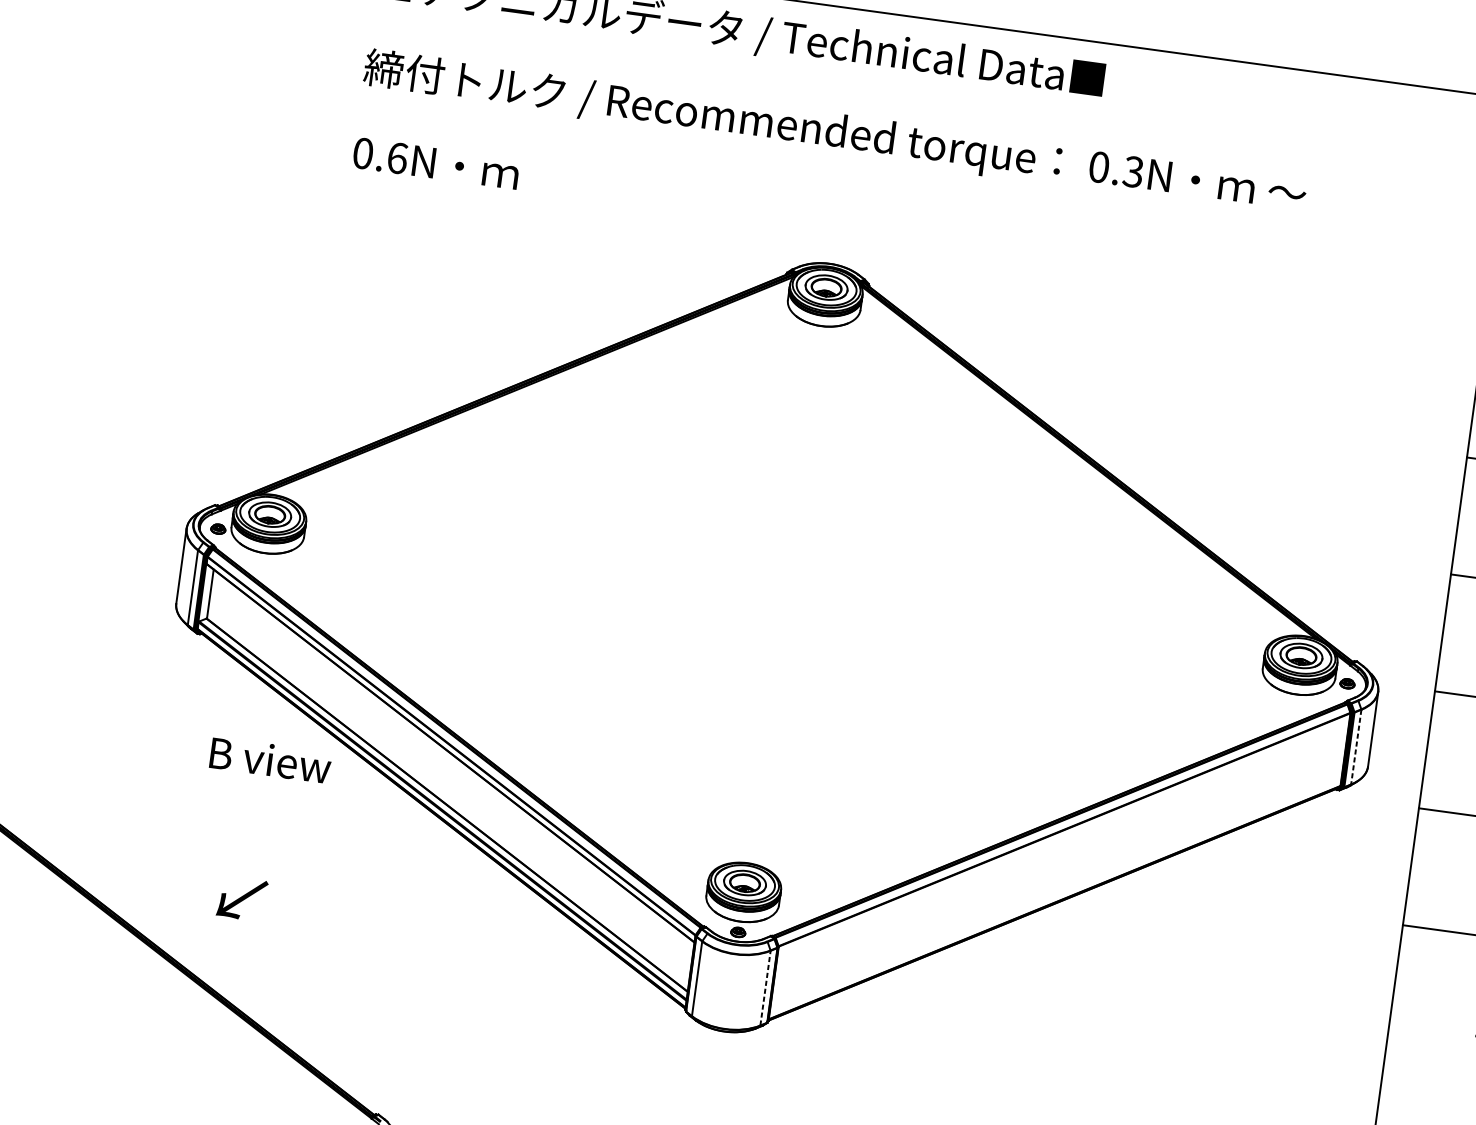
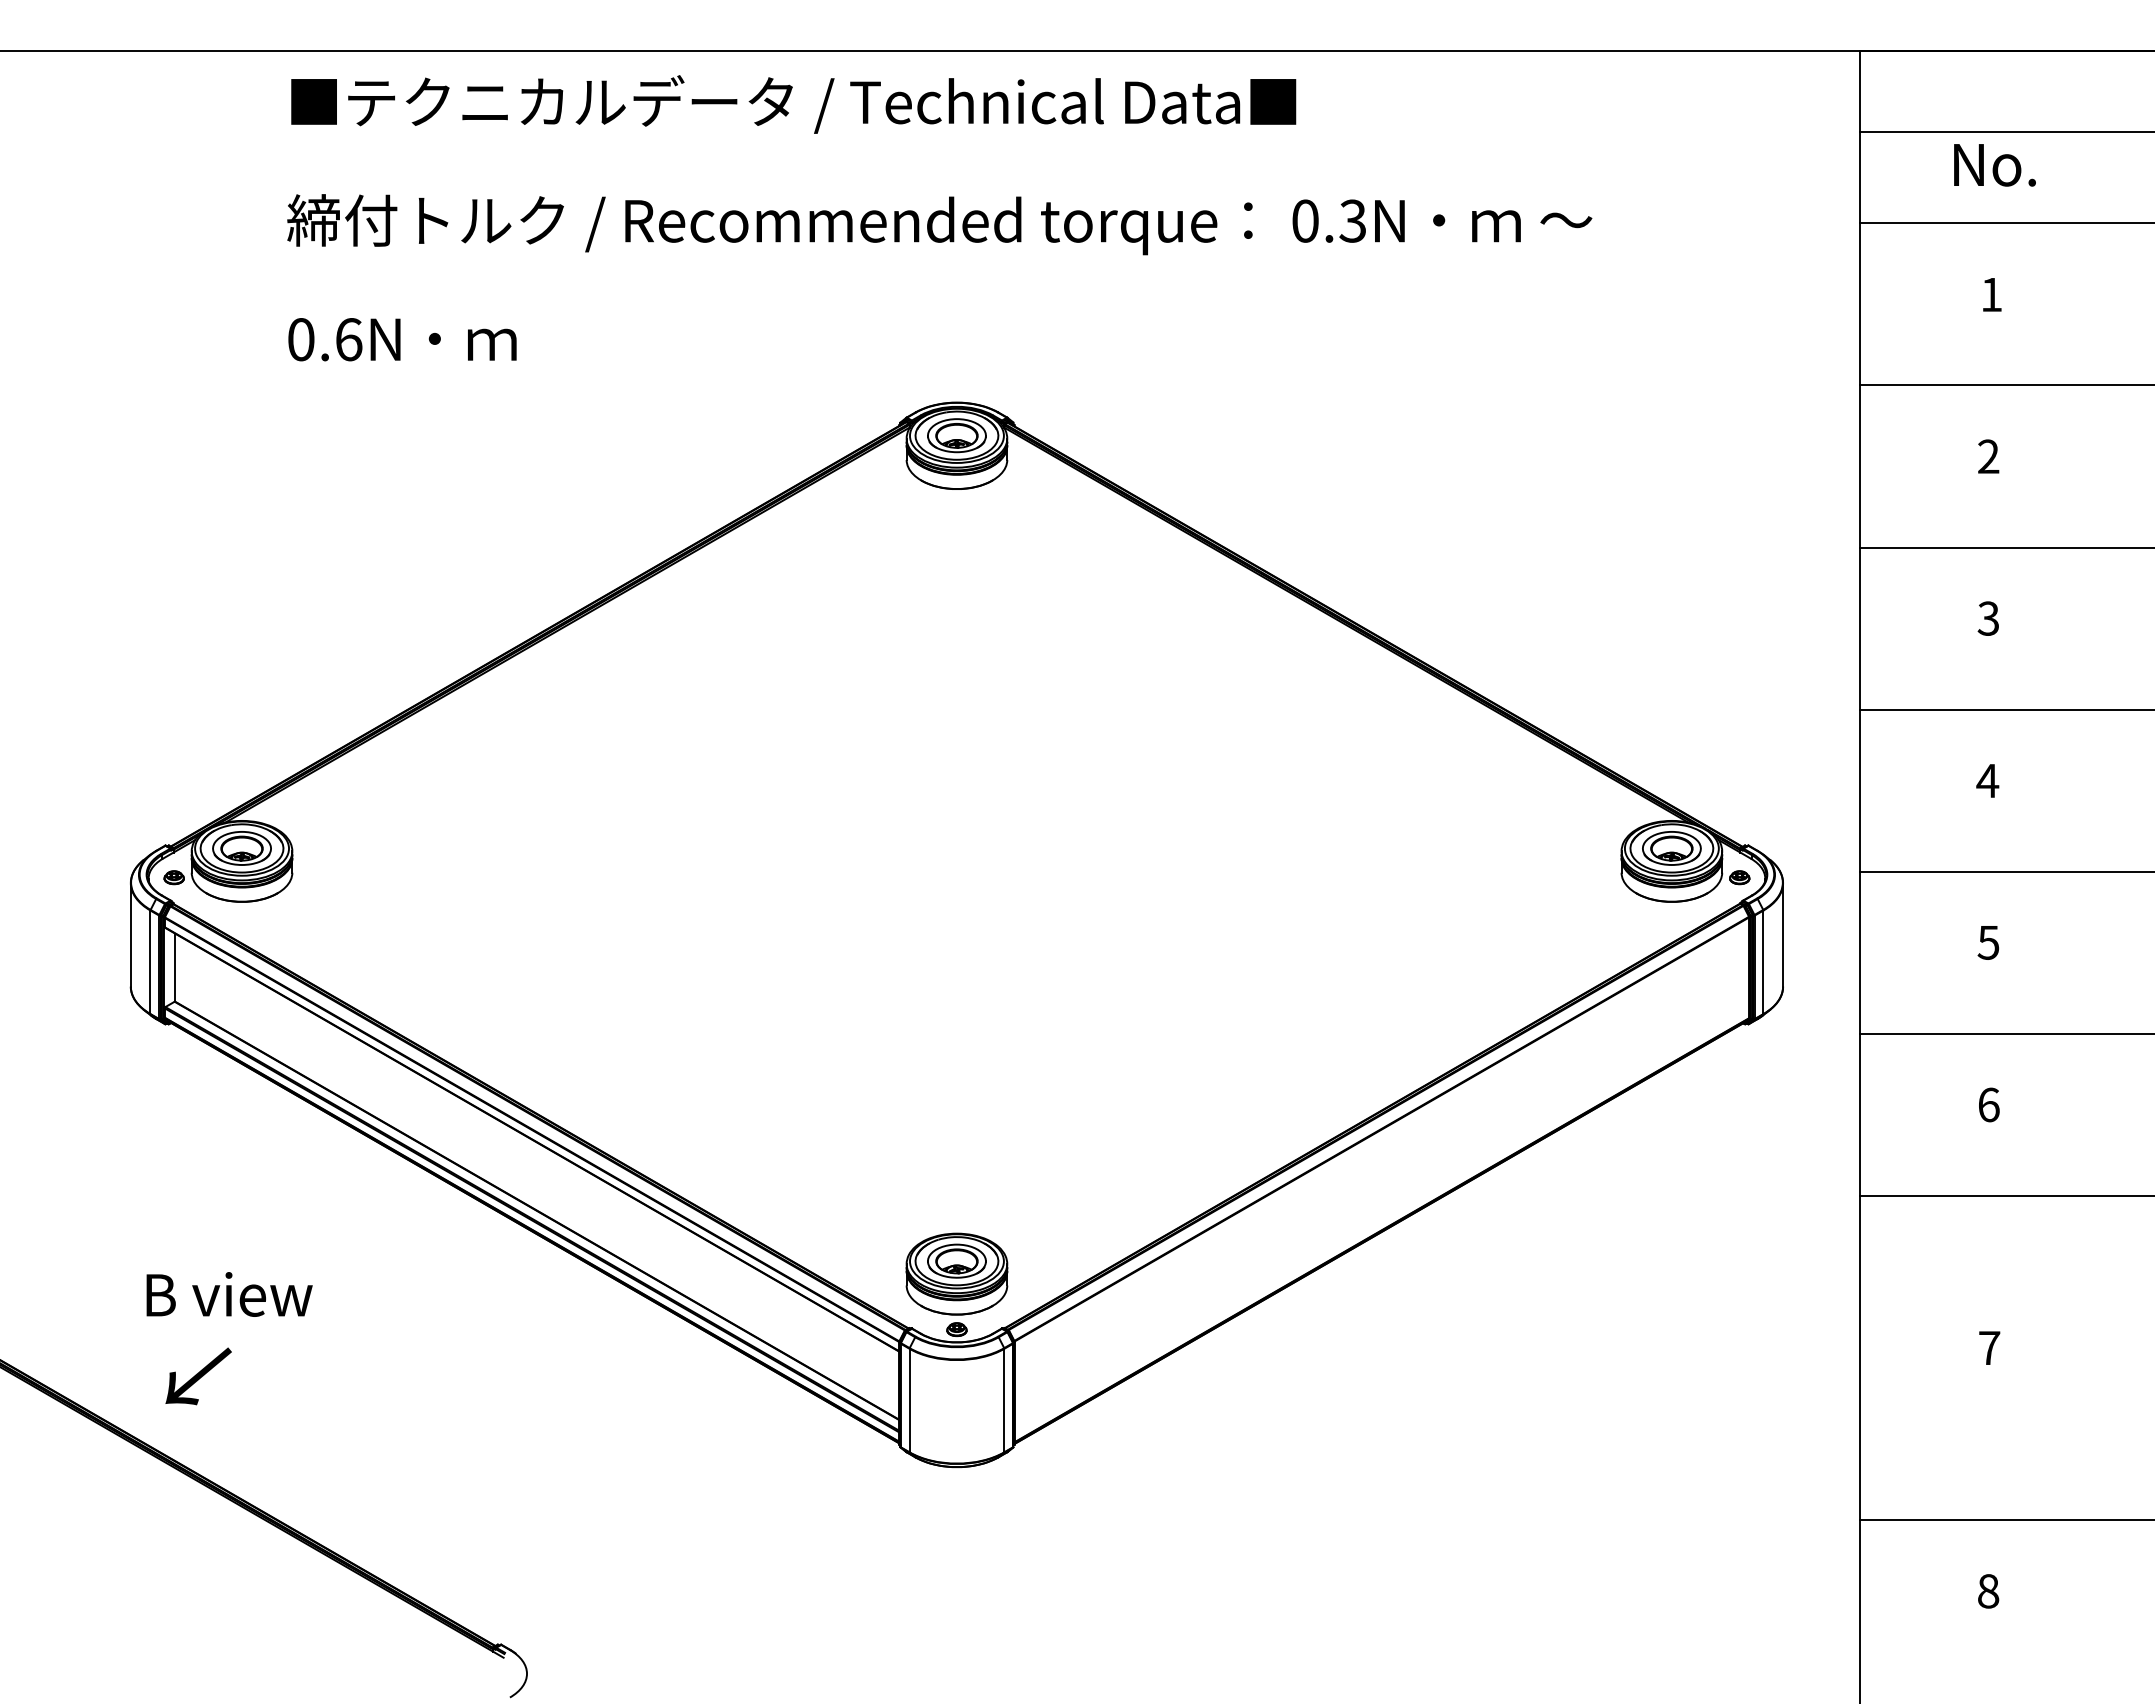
line: (1356, 747) -> (1763, 962), dashed -> solid
text: (270, 760) -> (229, 1294), moved
text: (242, 898) -> (198, 1376), moved
line: (765, 988) -> (1004, 1400), dashed -> solid

